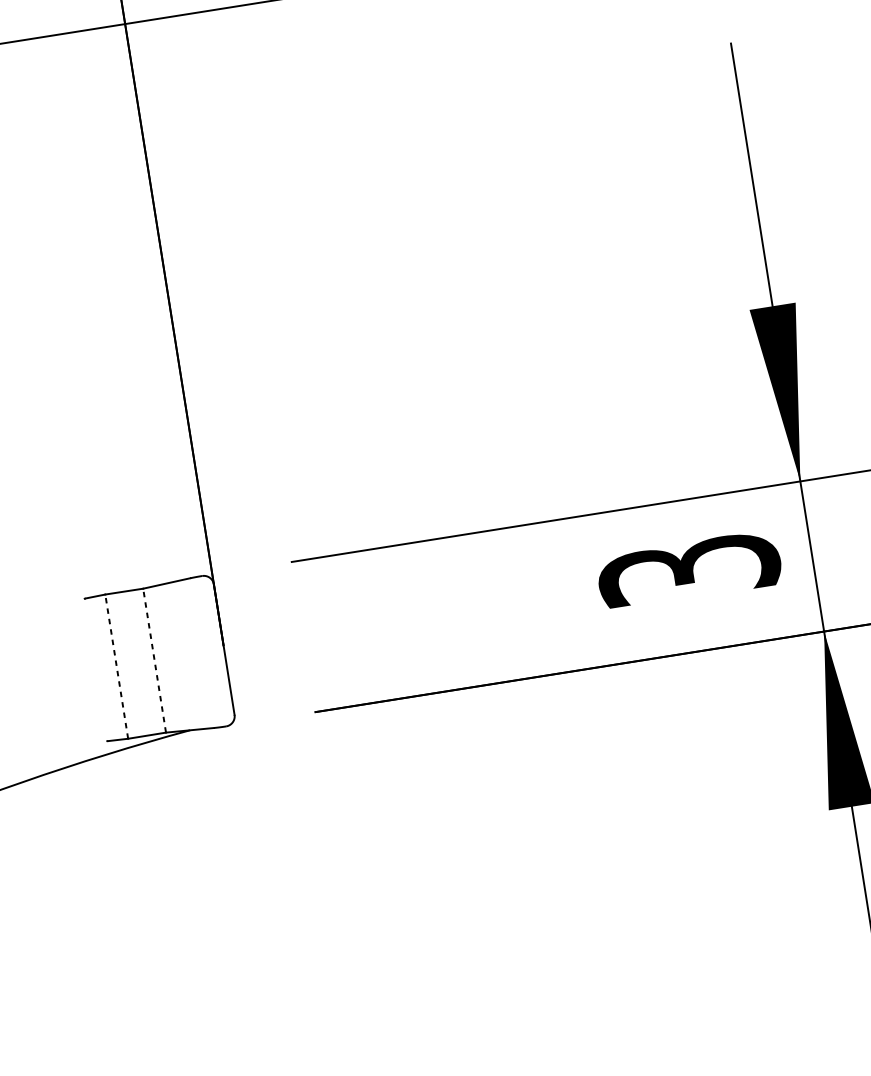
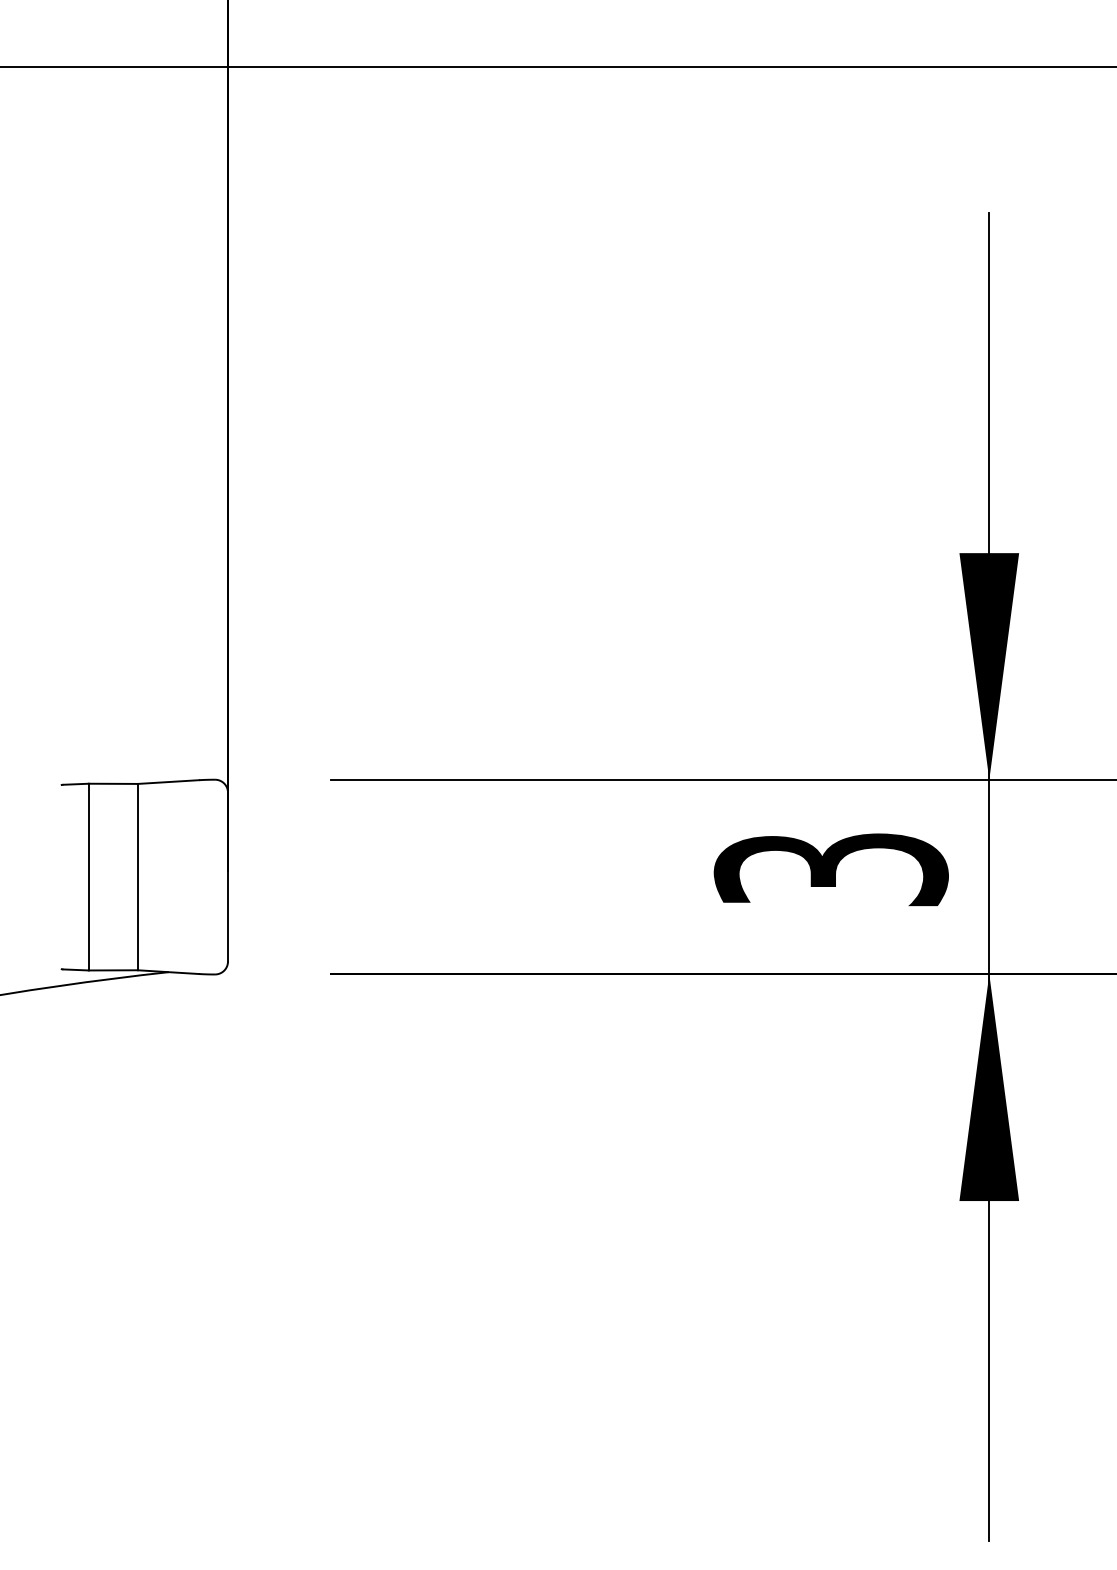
line: (154, 660) -> (137, 876), dashed -> solid
line: (116, 666) -> (88, 876), dashed -> solid

